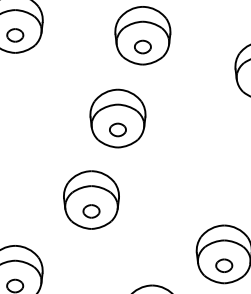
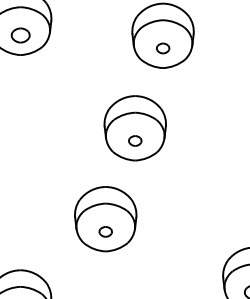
part: (142, 46) -> (162, 47), size x0.7
part: (117, 129) -> (134, 140), size x0.7
part: (91, 211) -> (105, 231), size x0.7

